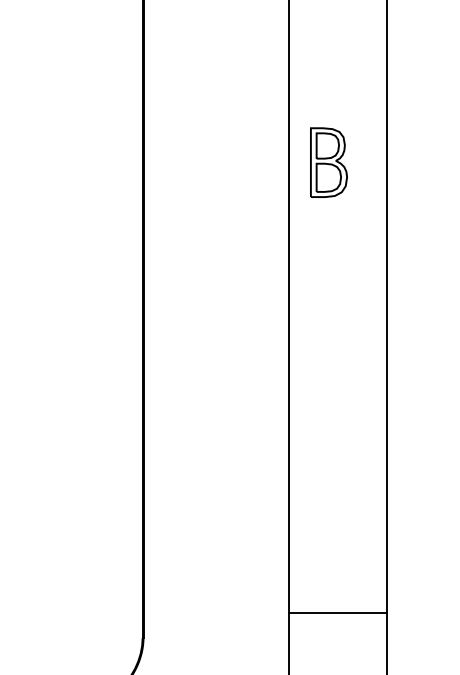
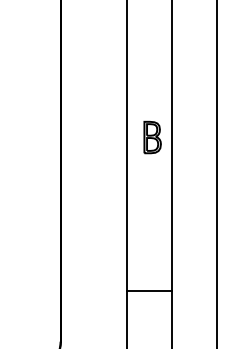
part: (328, 162) -> (152, 137), moved
line: (337, 613) -> (149, 291), moved

